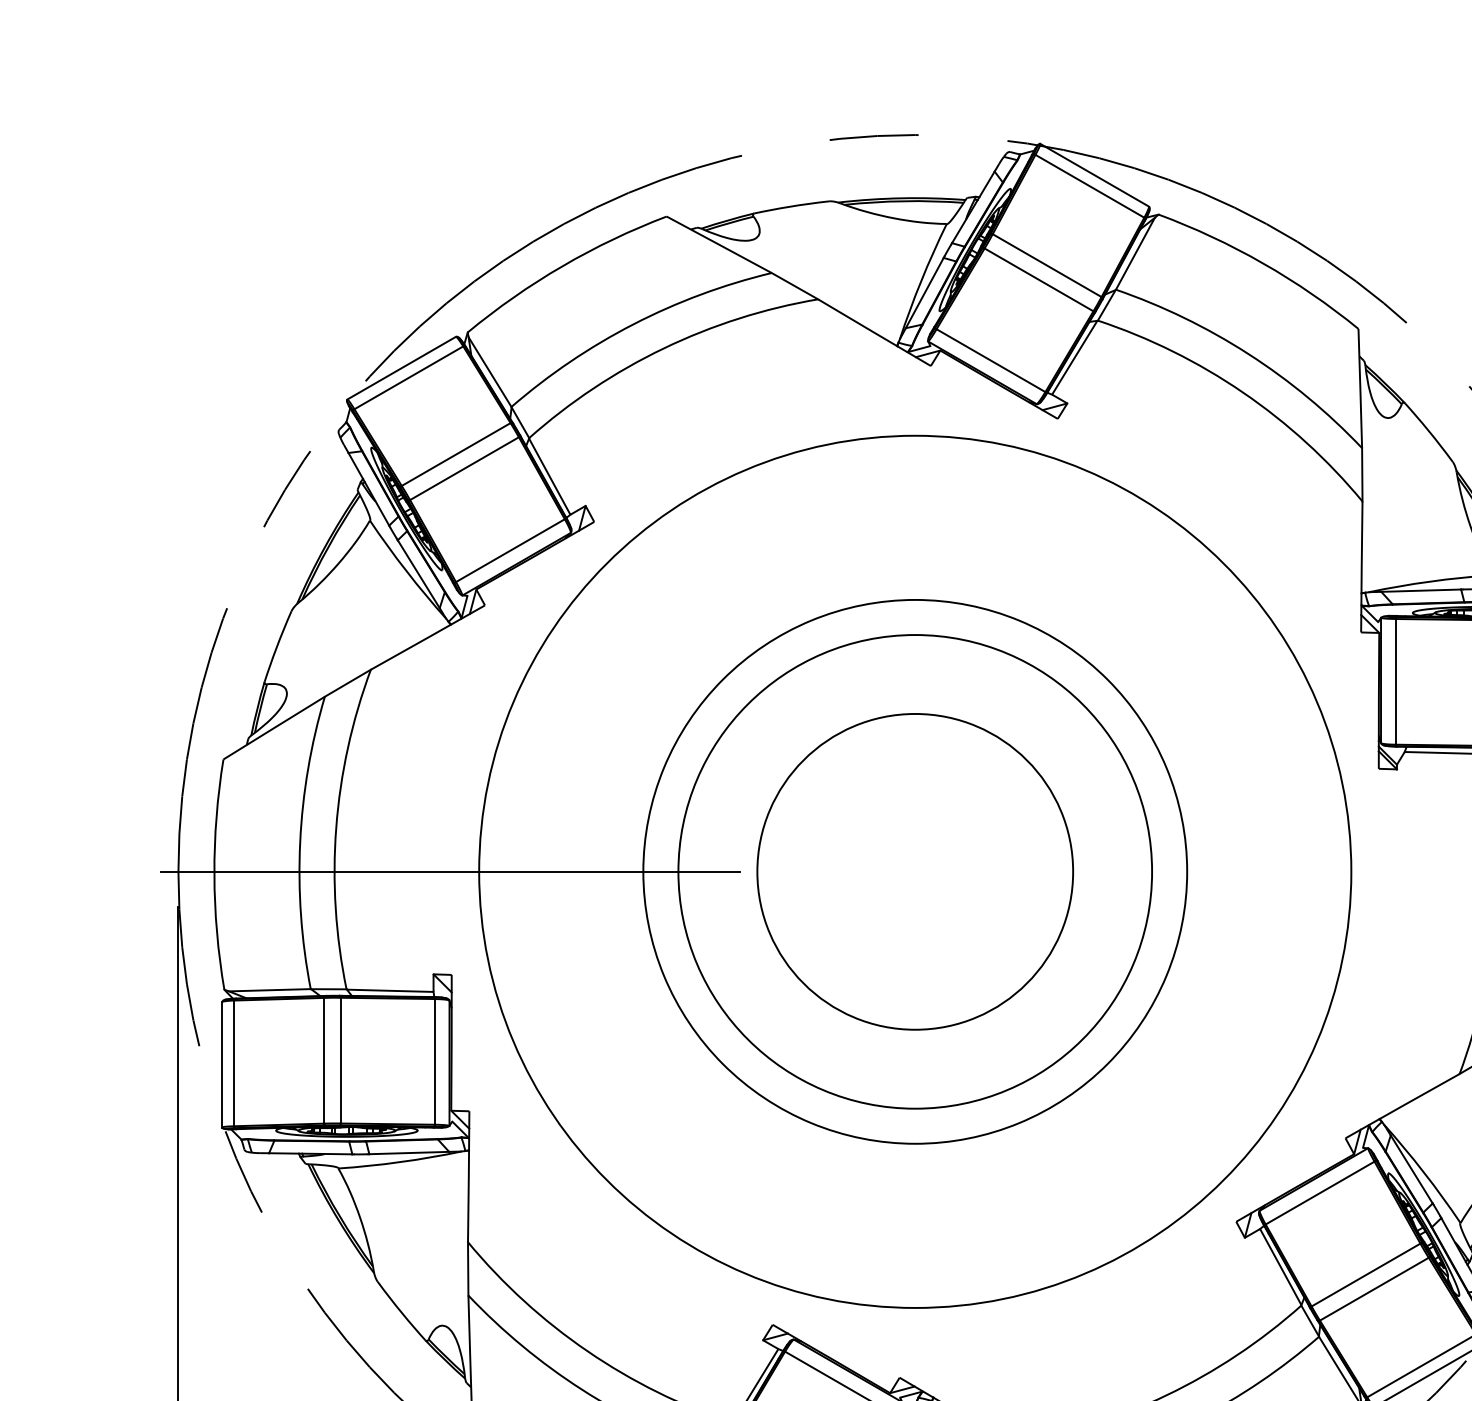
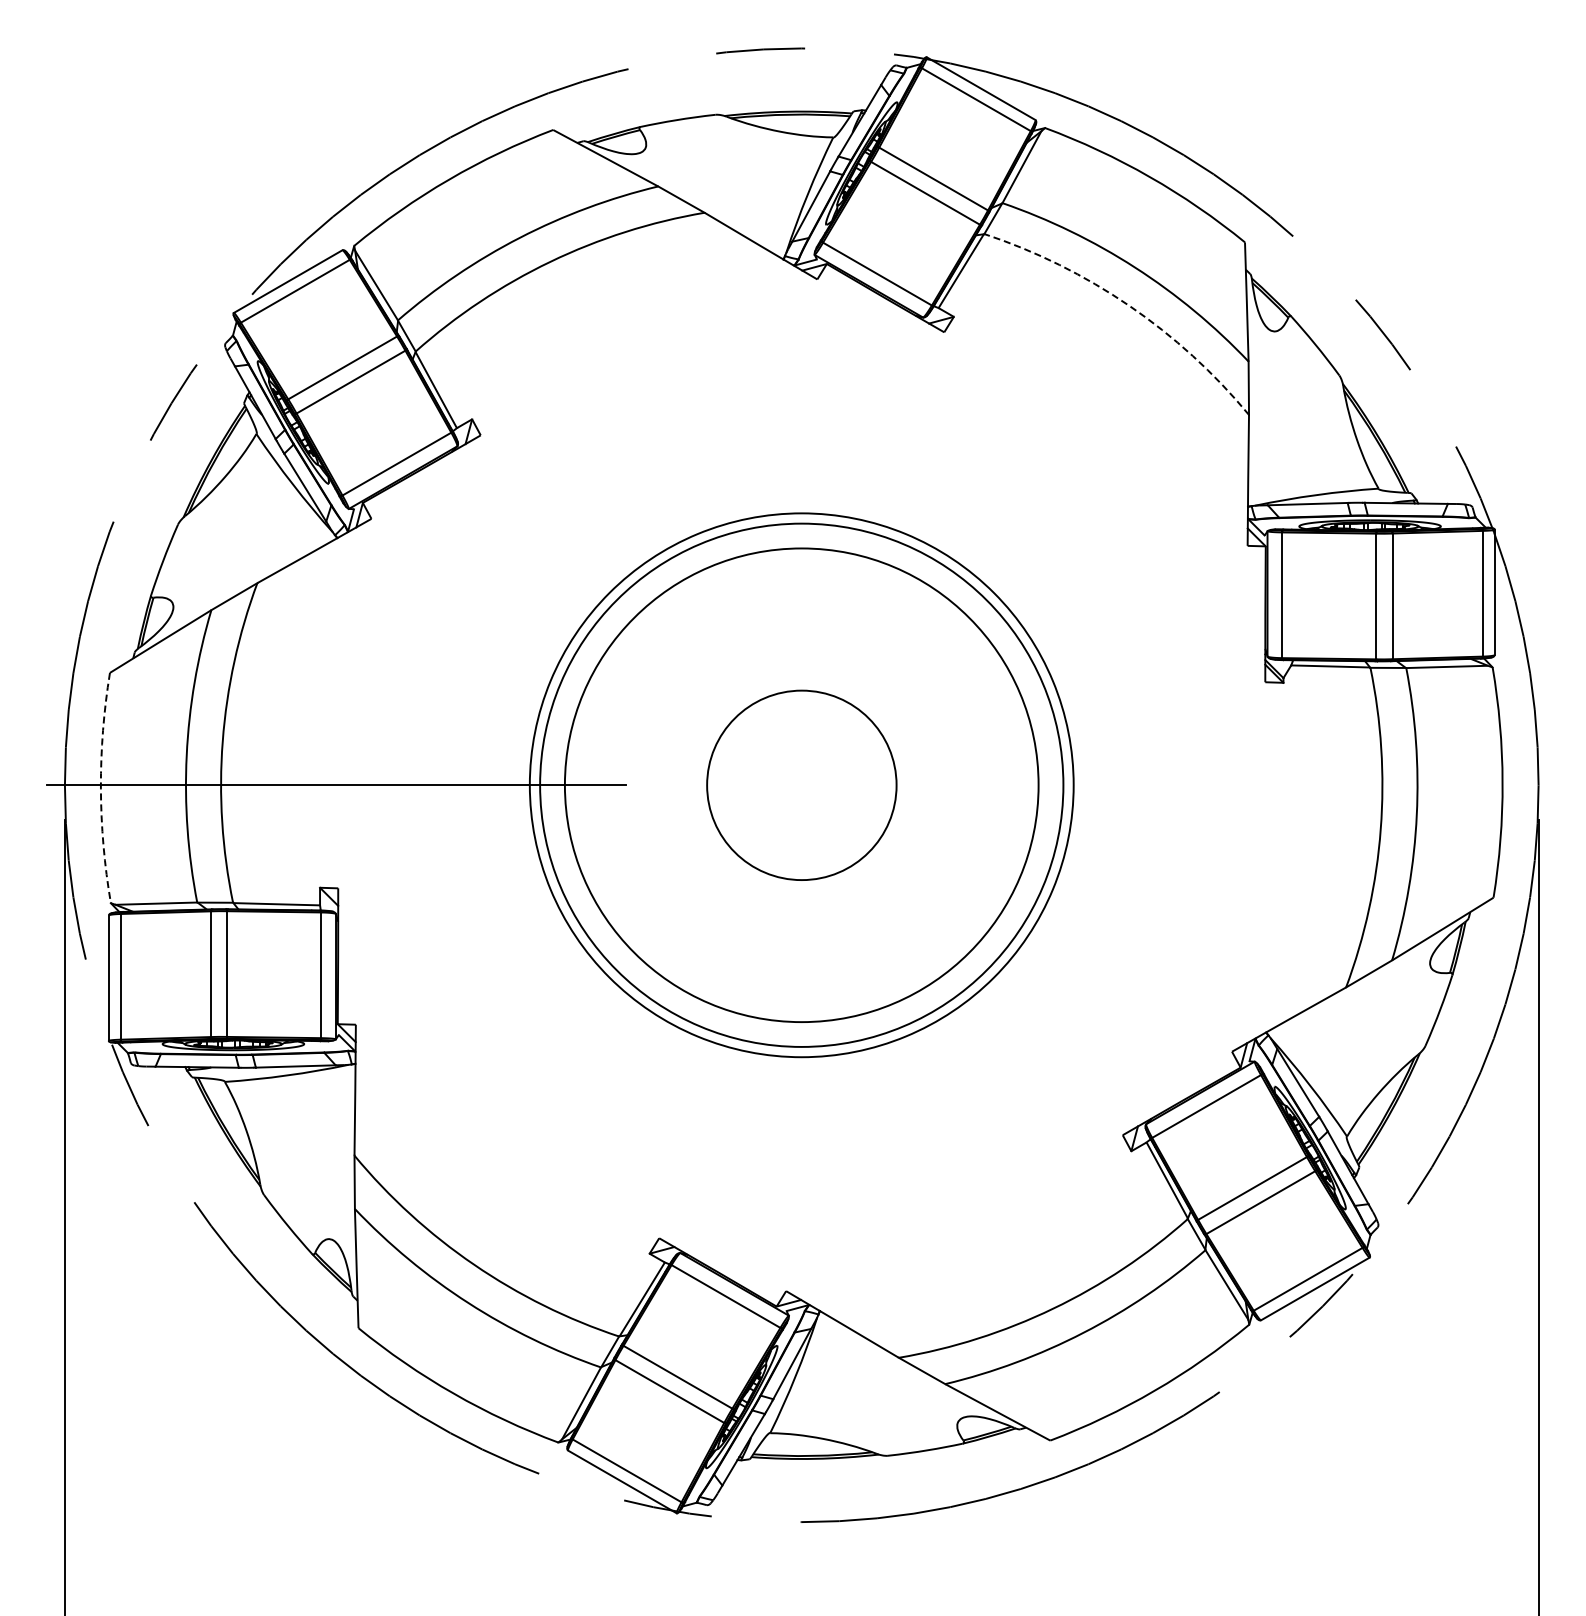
arc: (1243, 392) -> (1129, 305), solid -> dashed
circle: (915, 872) -> (801, 785), size x0.6
circle: (915, 872) -> (801, 785), size x0.6
arc: (214, 875) -> (100, 788), solid -> dashed

